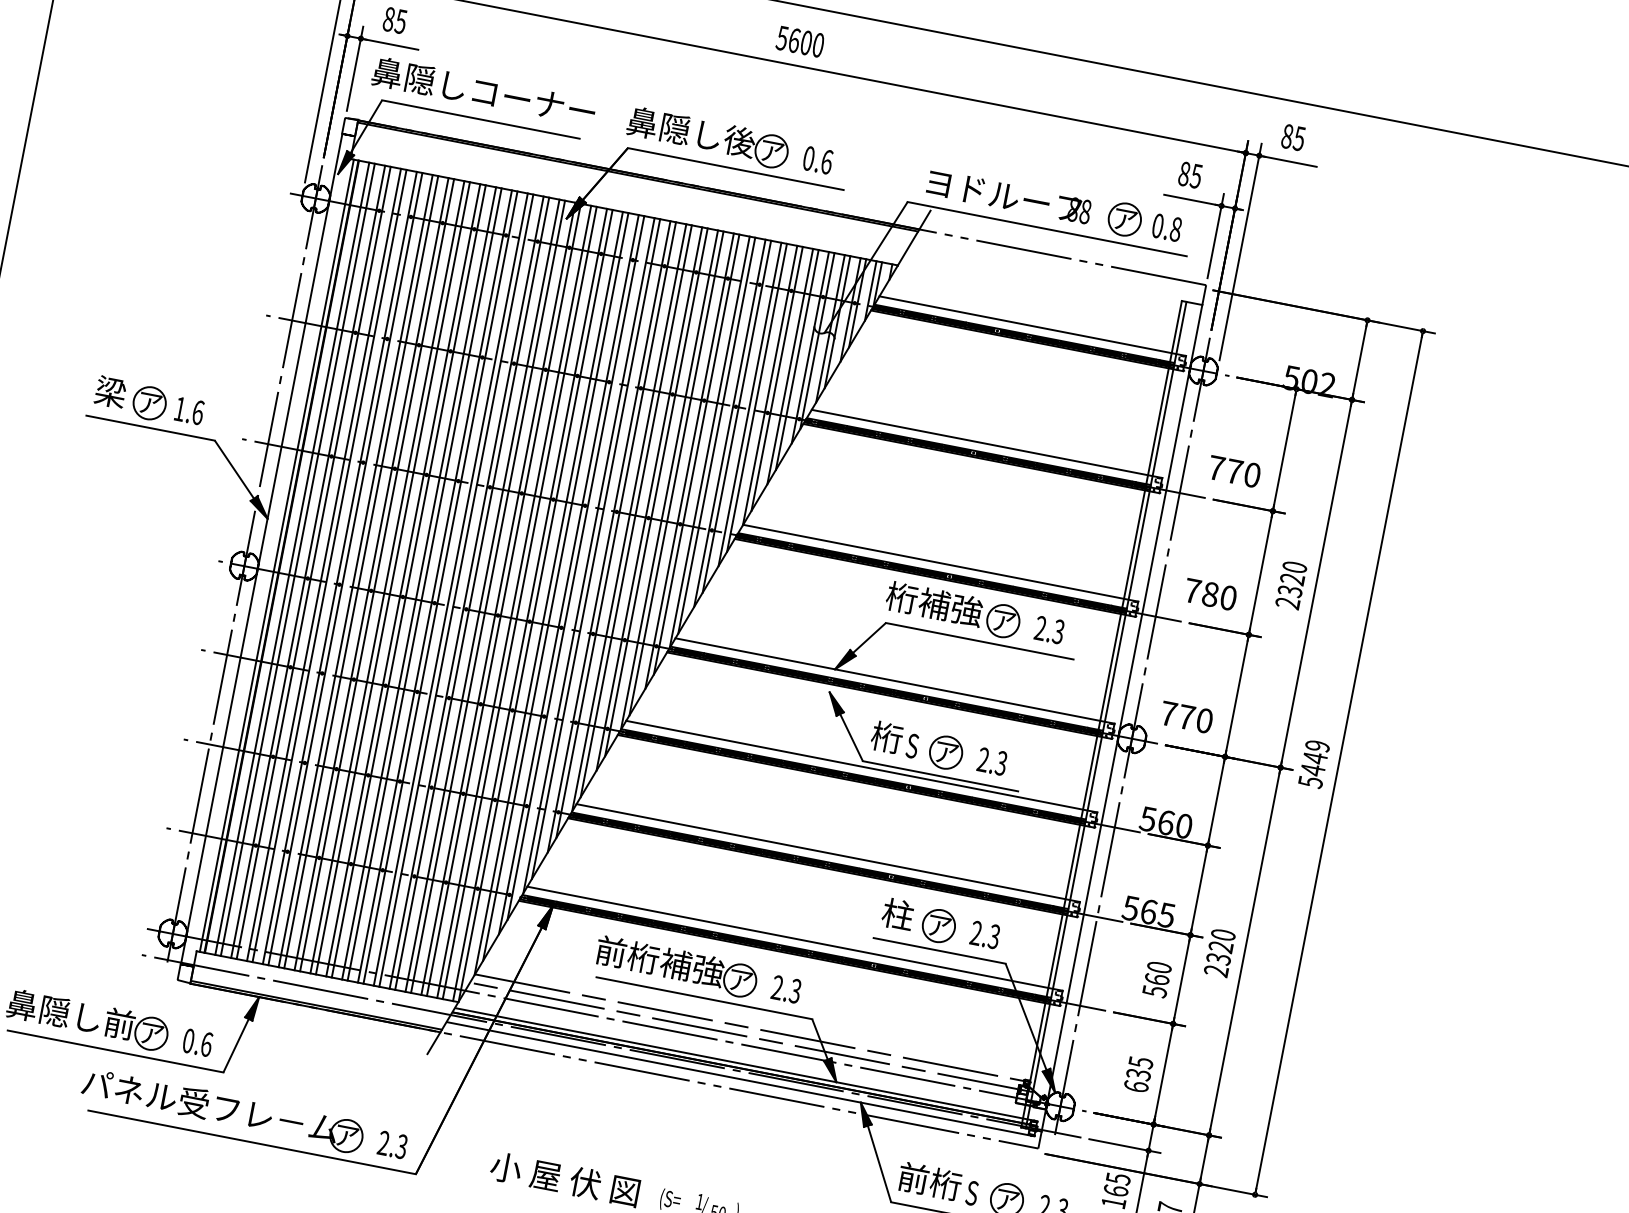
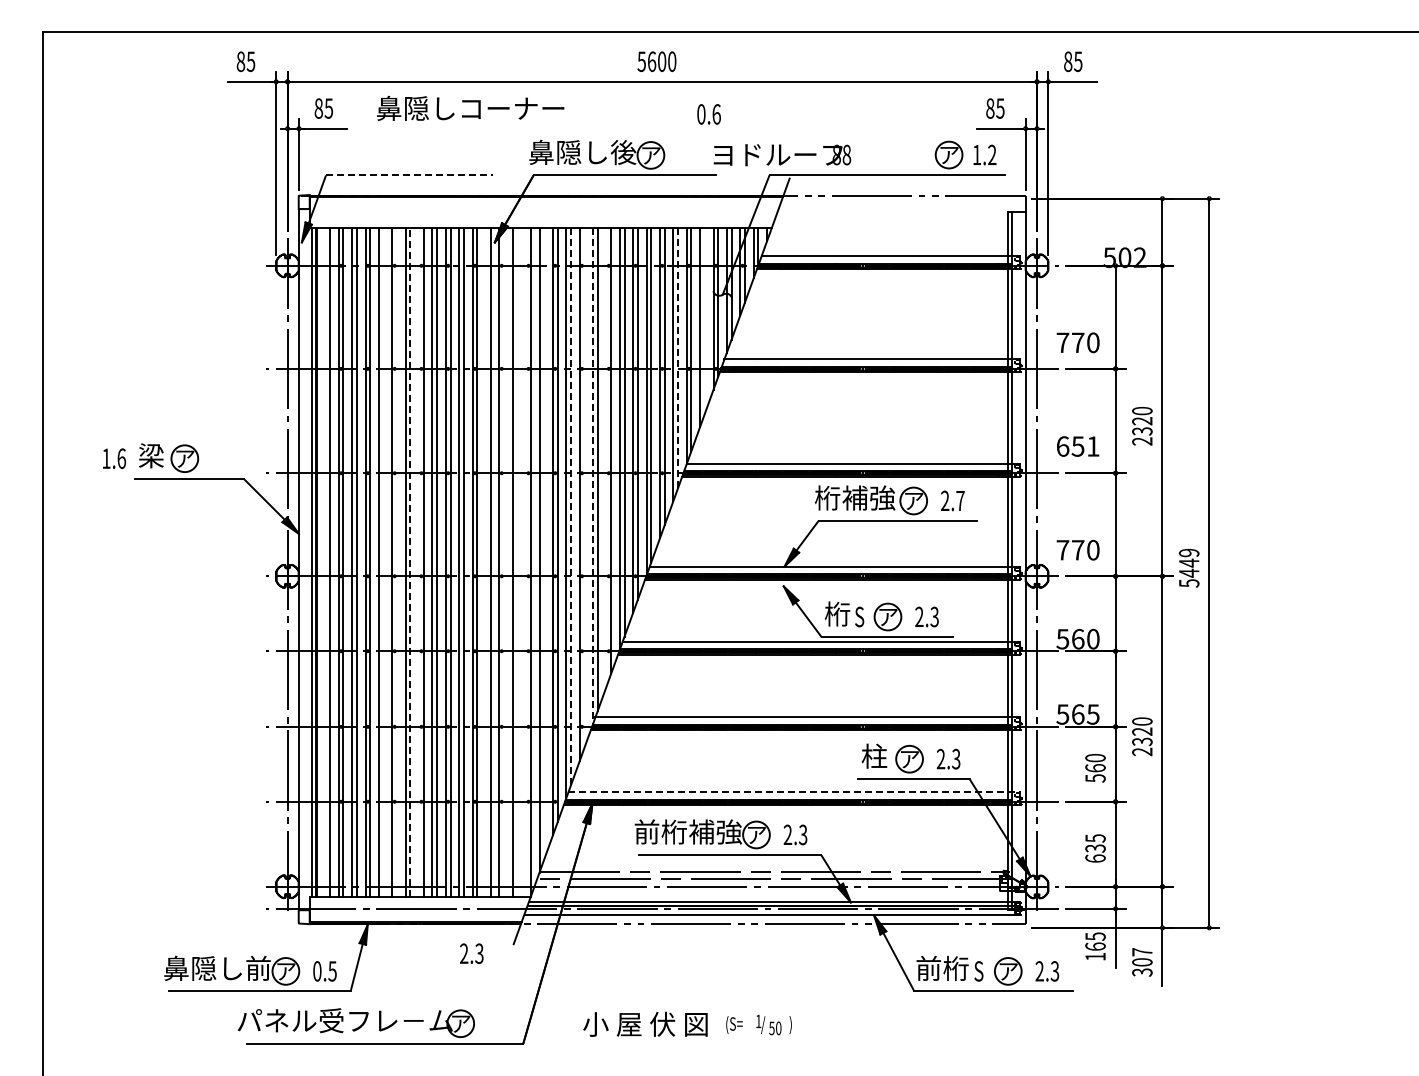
text: (484, 90) -> (470, 107), moved
line: (481, 119) -> (409, 175), solid -> dashed
text: (817, 160) -> (708, 114), moved
text: (1009, 197) -> (782, 155), moved
text: (1166, 227) -> (984, 154), 0.8 -> 1.2
line: (797, 359) -> (704, 320), removed
line: (757, 398) -> (678, 358), solid -> dashed
text: (189, 410) -> (114, 458), moved
line: (649, 498) -> (606, 457), removed
line: (629, 518) -> (593, 476), solid -> dashed
line: (616, 530) -> (584, 488), removed
line: (595, 548) -> (570, 506), solid -> dashed
line: (292, 558) -> (325, 562), removed
line: (361, 571) -> (383, 562), removed
line: (377, 575) -> (397, 562), removed
line: (393, 578) -> (410, 562), solid -> dashed
line: (403, 580) -> (419, 562), removed
line: (556, 586) -> (544, 543), removed
text: (1209, 594) -> (1077, 446), 780 -> 651
line: (483, 595) -> (486, 562), removed
line: (504, 599) -> (504, 562), removed
line: (519, 602) -> (517, 562), removed
line: (530, 604) -> (526, 562), removed
text: (1058, 631) -> (960, 500), 2.3 -> 2.7
line: (794, 938) -> (794, 792), solid -> dashed
text: (206, 1044) -> (332, 971), 0.6 -> 0.5
text: (392, 1144) -> (471, 953), moved

